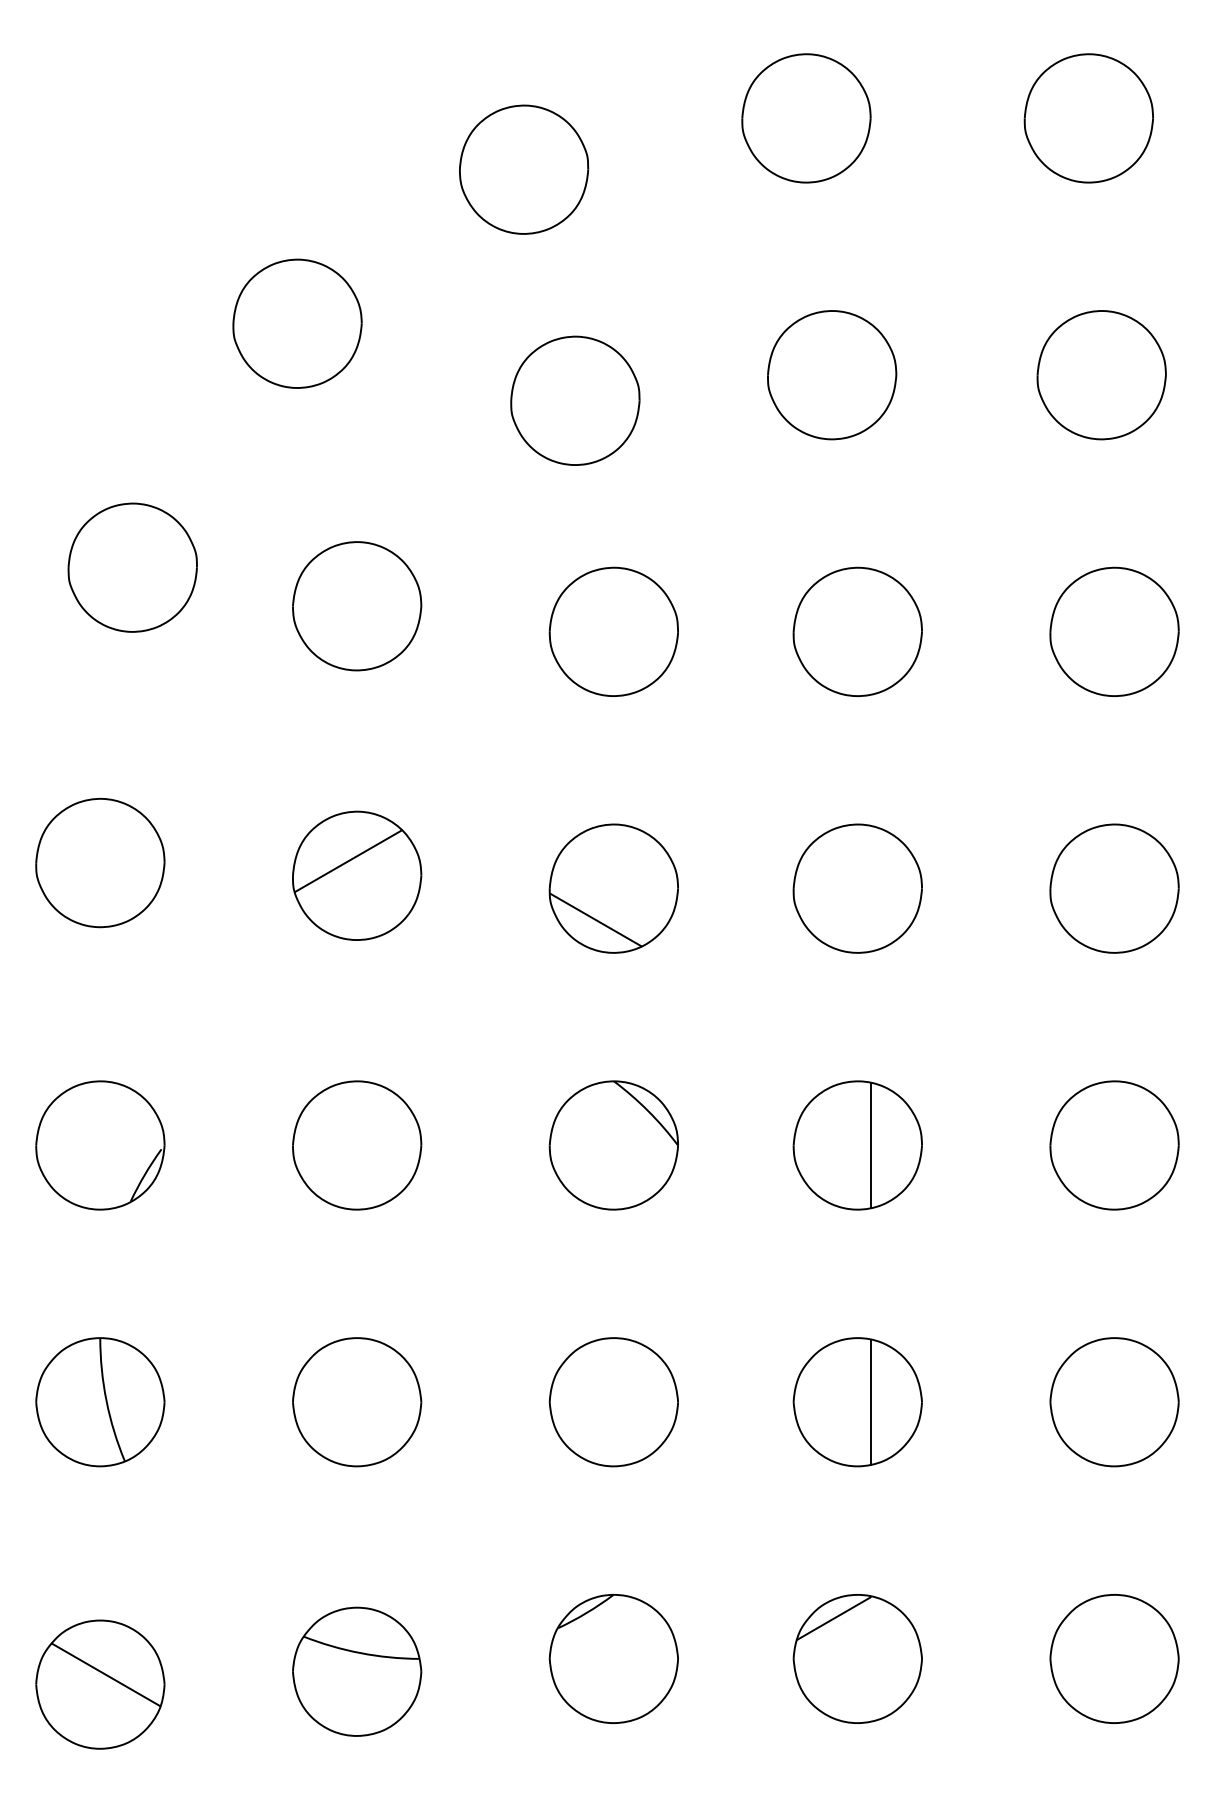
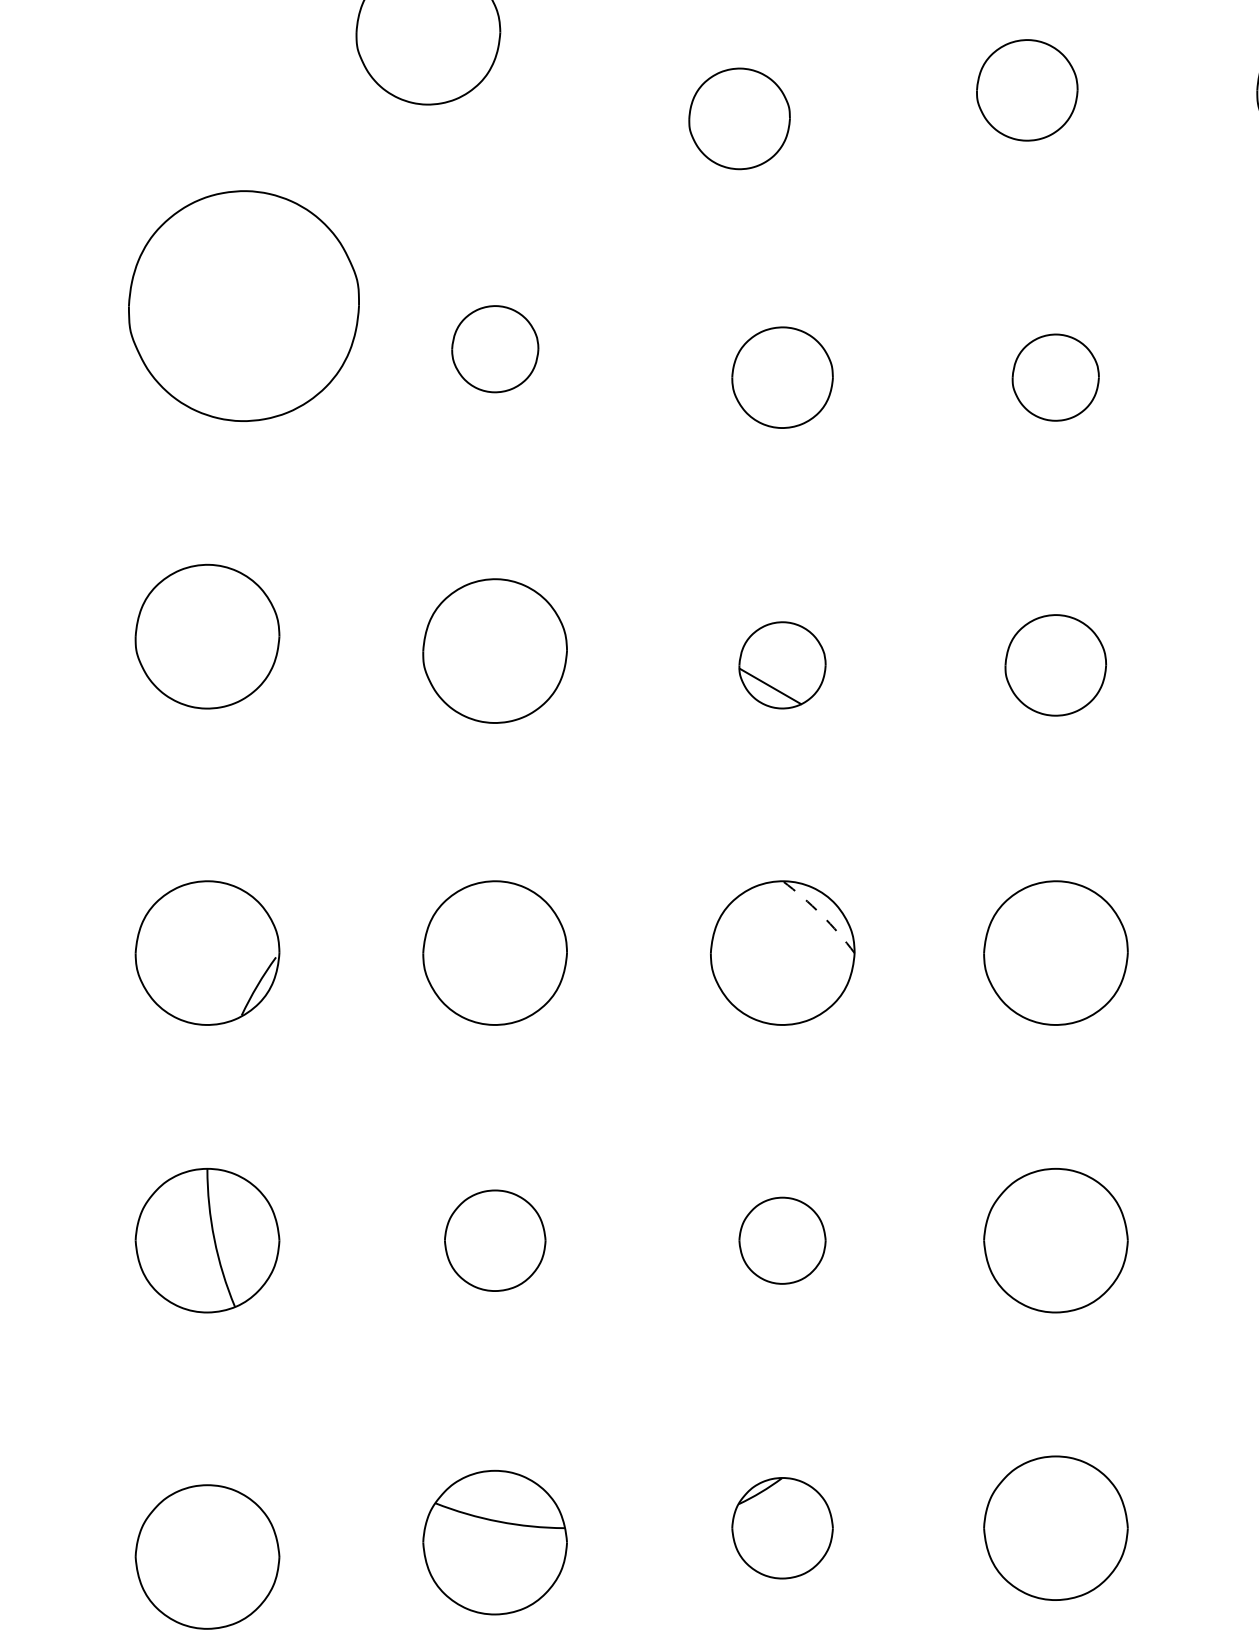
part: (832, 375) -> (1027, 90), size x0.7
part: (575, 400) -> (739, 118), size x0.7
part: (132, 567) -> (243, 305), size x1.6
part: (357, 606) -> (495, 349), size x0.6
part: (613, 631) -> (782, 377), size x0.7
part: (857, 631) -> (1055, 377), size x0.6
line: (348, 860) -> (485, 633), removed
part: (613, 888) -> (782, 665), size x0.6
part: (857, 888) -> (1055, 665), size x0.7
arc: (648, 1111) -> (821, 915), solid -> dashed
line: (870, 1145) -> (1070, 953), removed
part: (357, 1402) -> (495, 1240), size x0.7
part: (613, 1402) -> (782, 1240), size x0.6
line: (870, 1402) -> (1070, 1240), removed
line: (833, 1618) -> (1028, 1482), removed
part: (613, 1658) -> (782, 1527), size x0.7
line: (105, 1674) -> (213, 1545), removed

